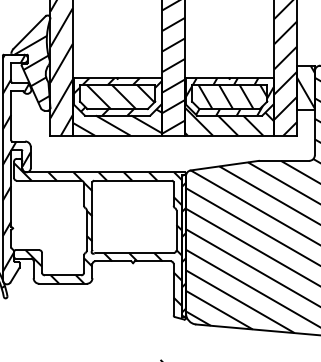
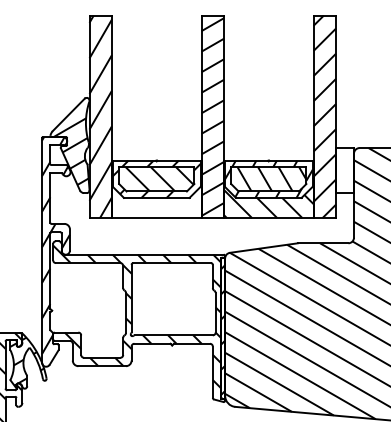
hatch: (305, 87) -> (344, 169), removed
hatch: (117, 109) -> (156, 191), removed

